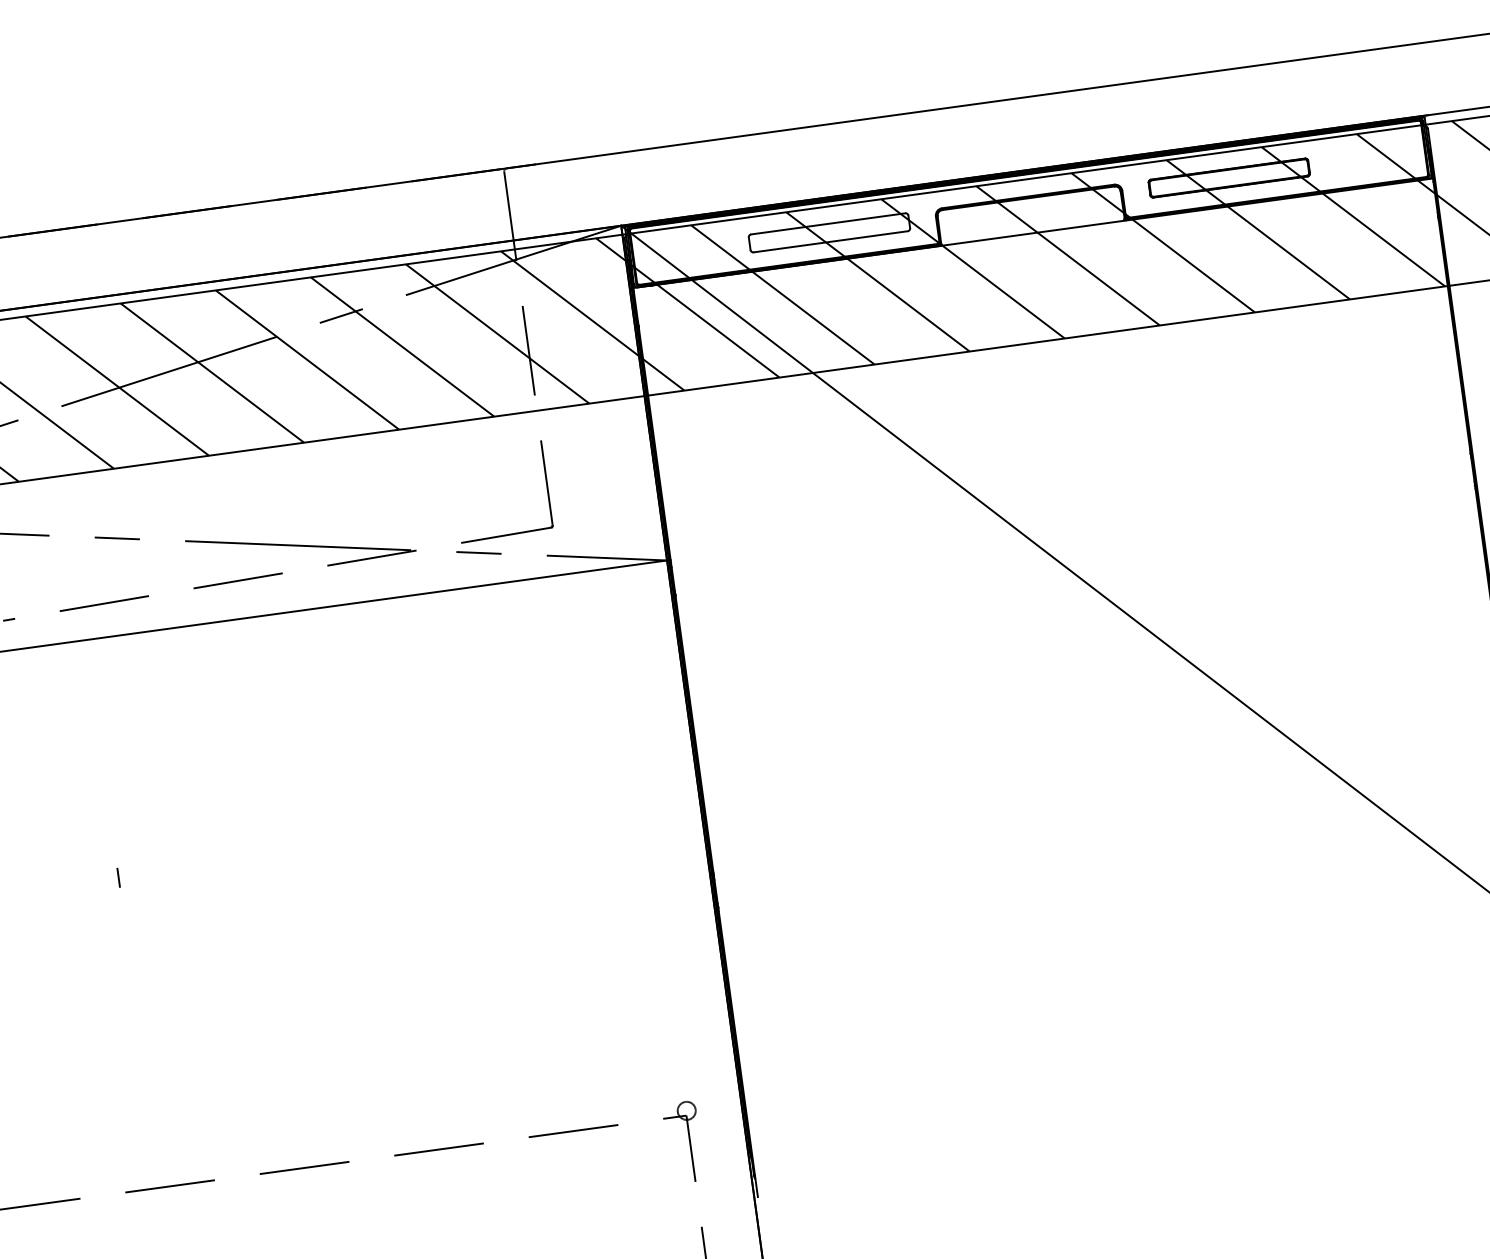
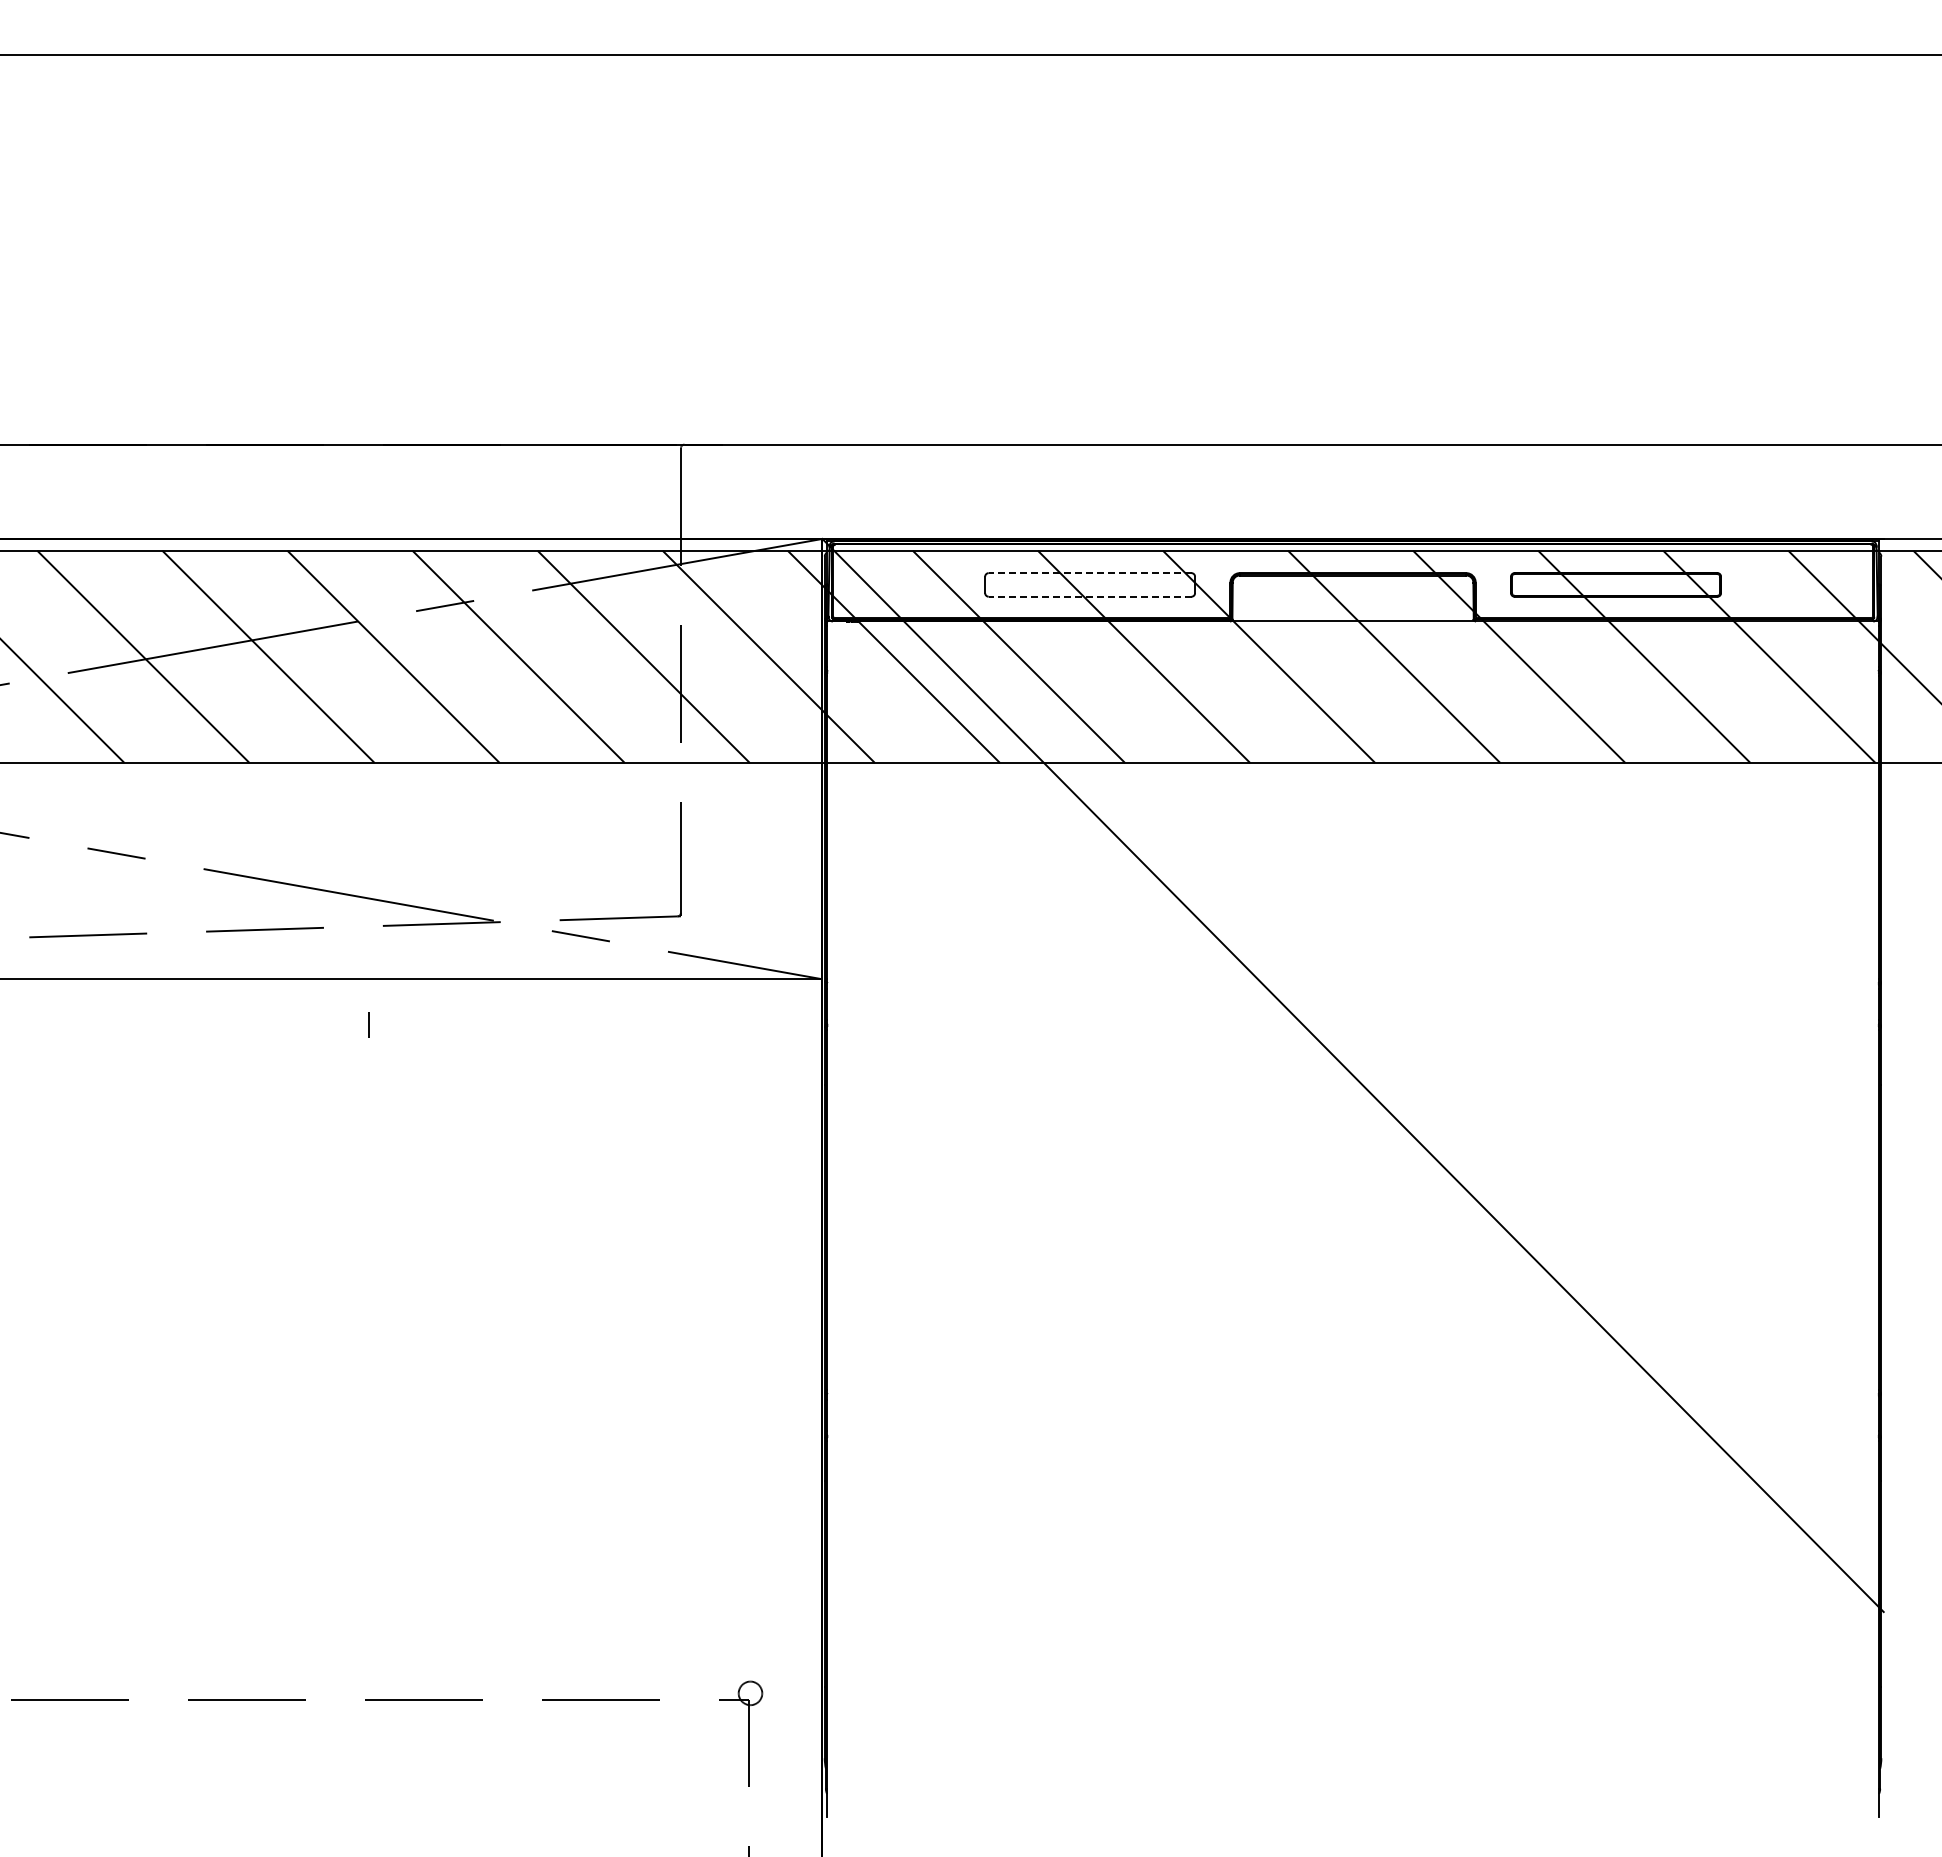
line: (827, 224) -> (1089, 573), solid -> dashed
line: (830, 241) -> (1089, 596), solid -> dashed
line: (118, 877) -> (368, 1024), moved

